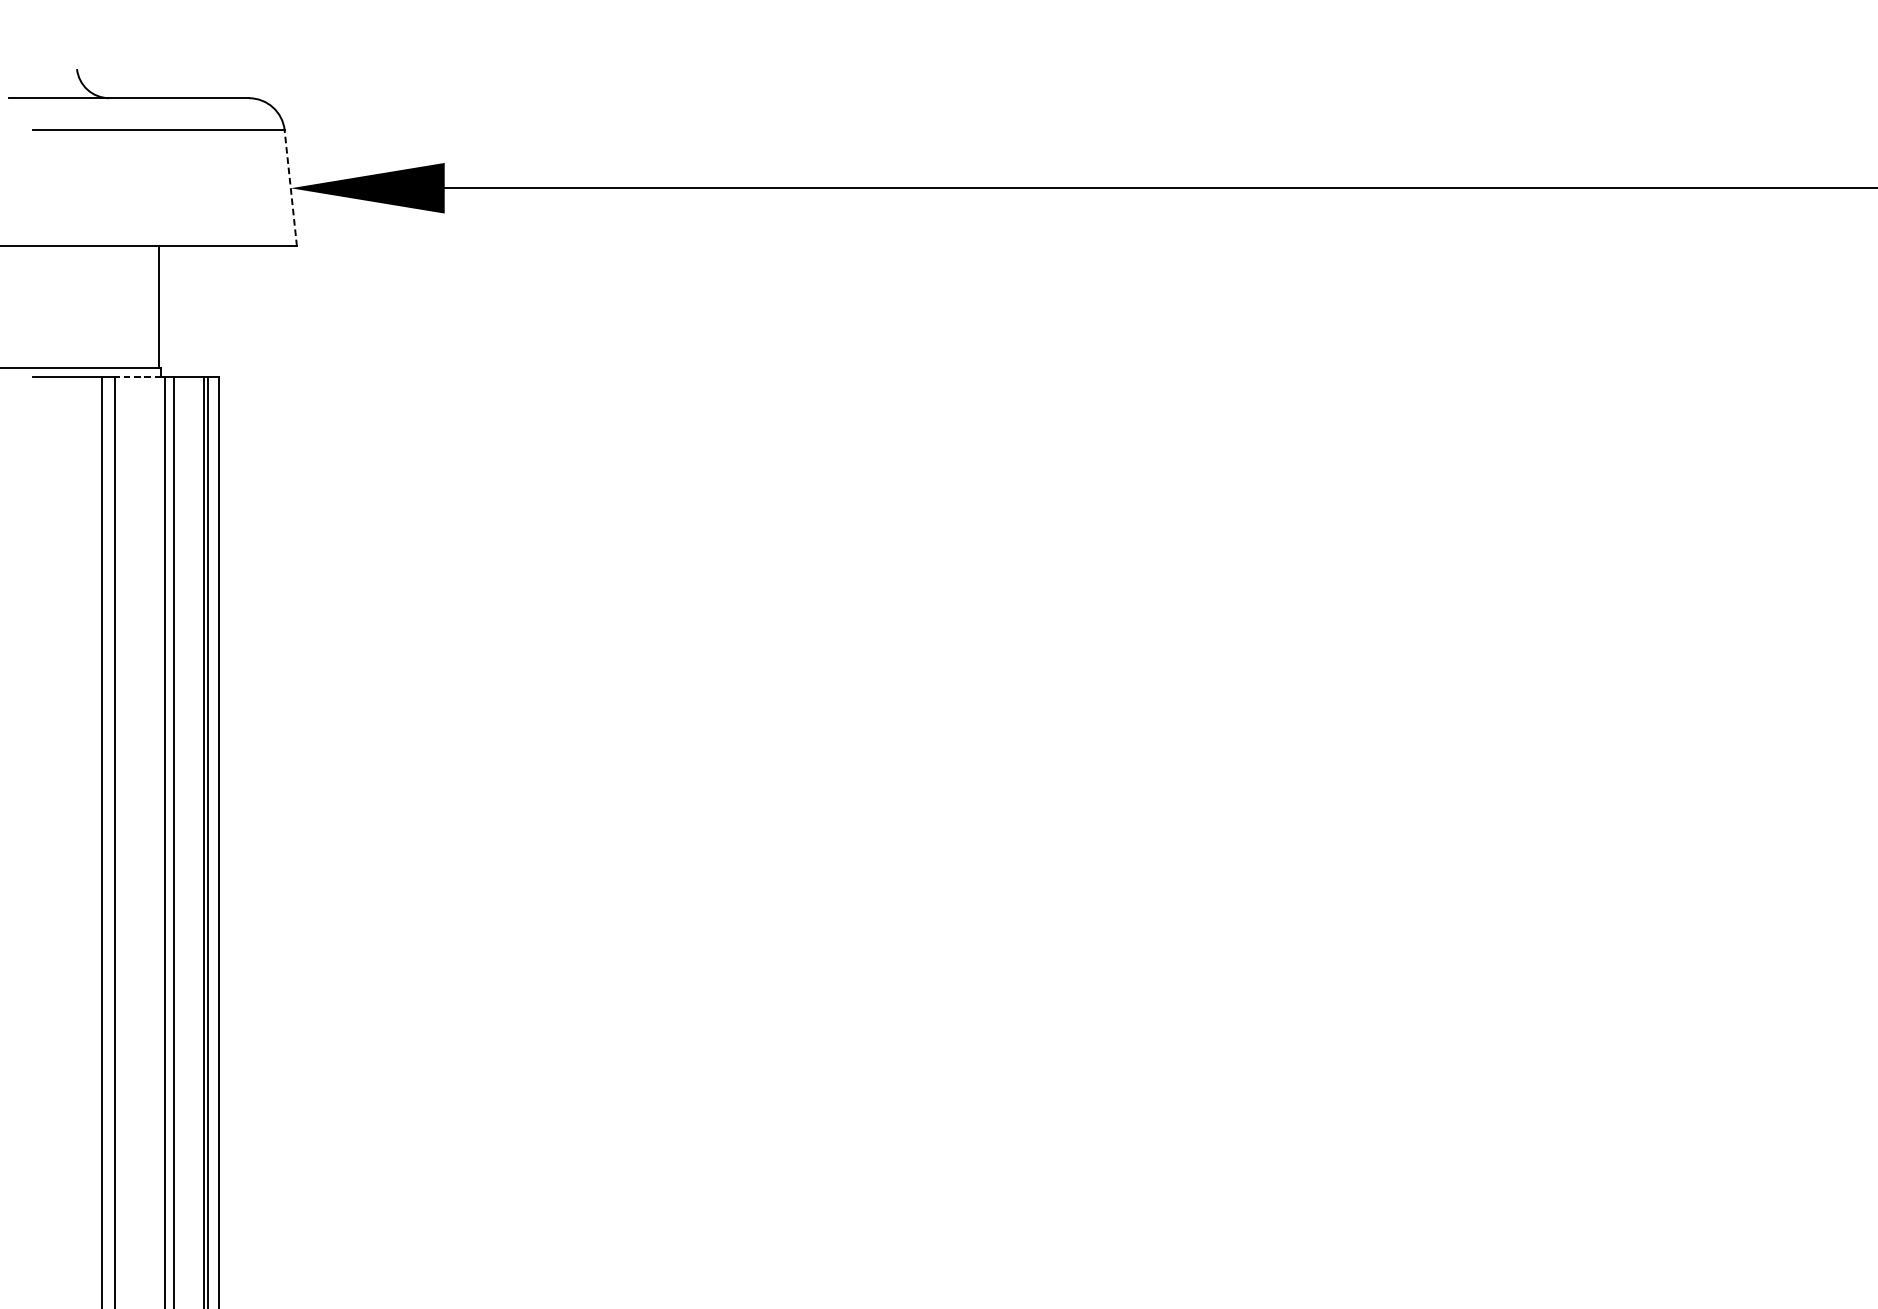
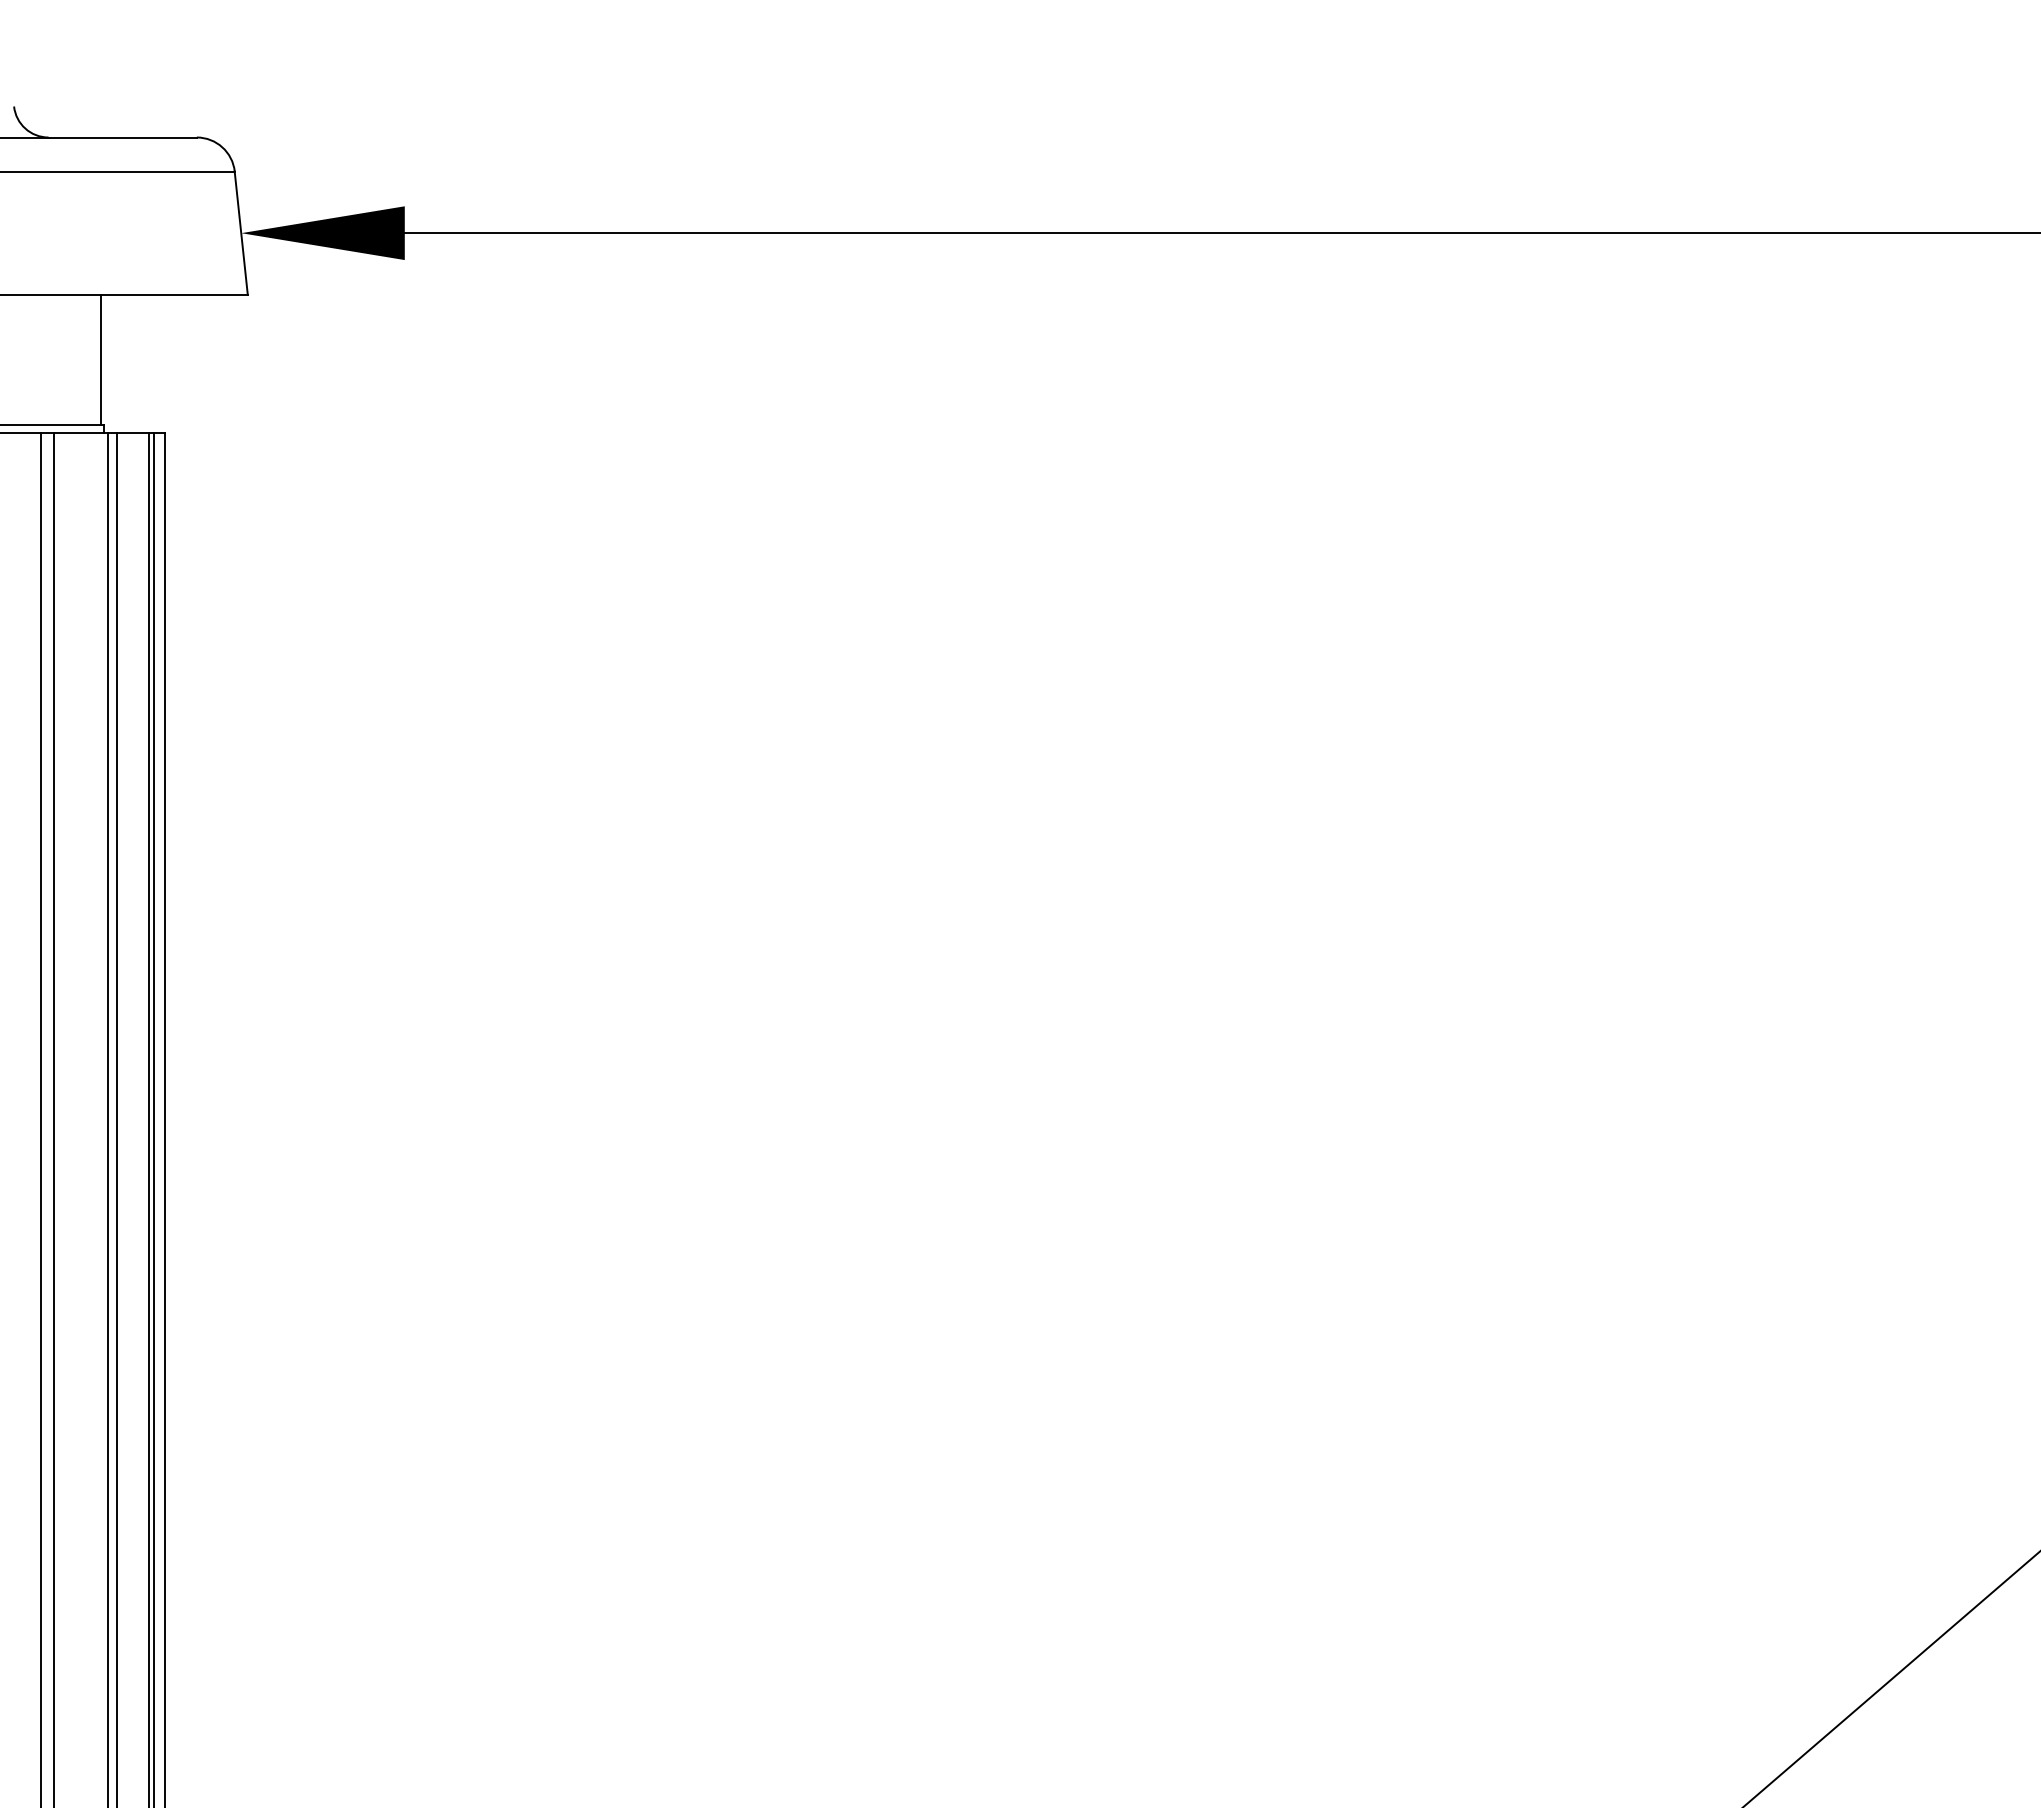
line: (291, 188) -> (241, 233), dashed -> solid
line: (137, 376) -> (78, 433), dashed -> solid

